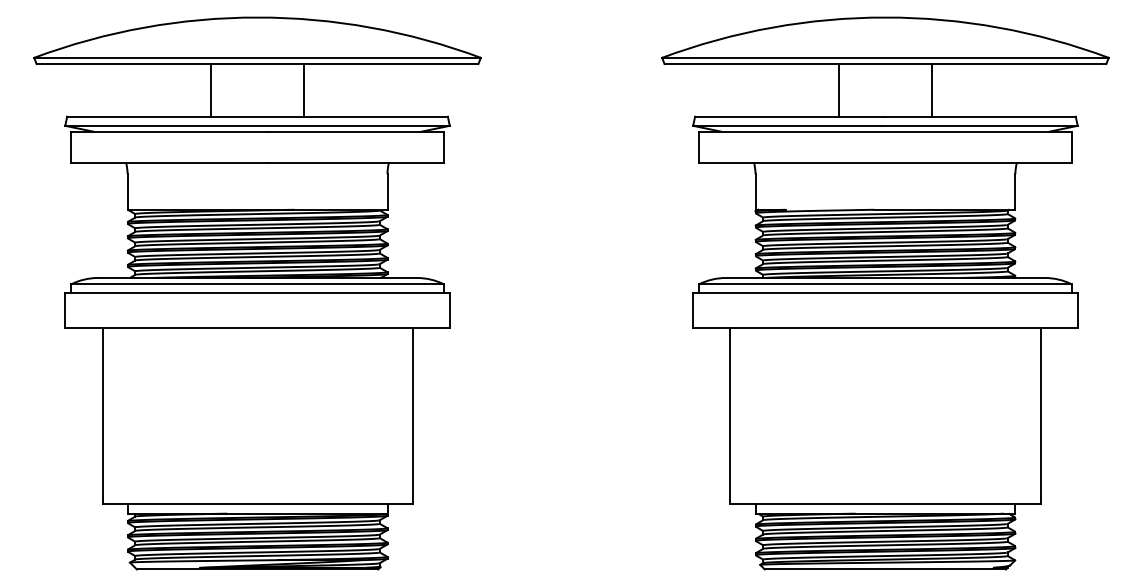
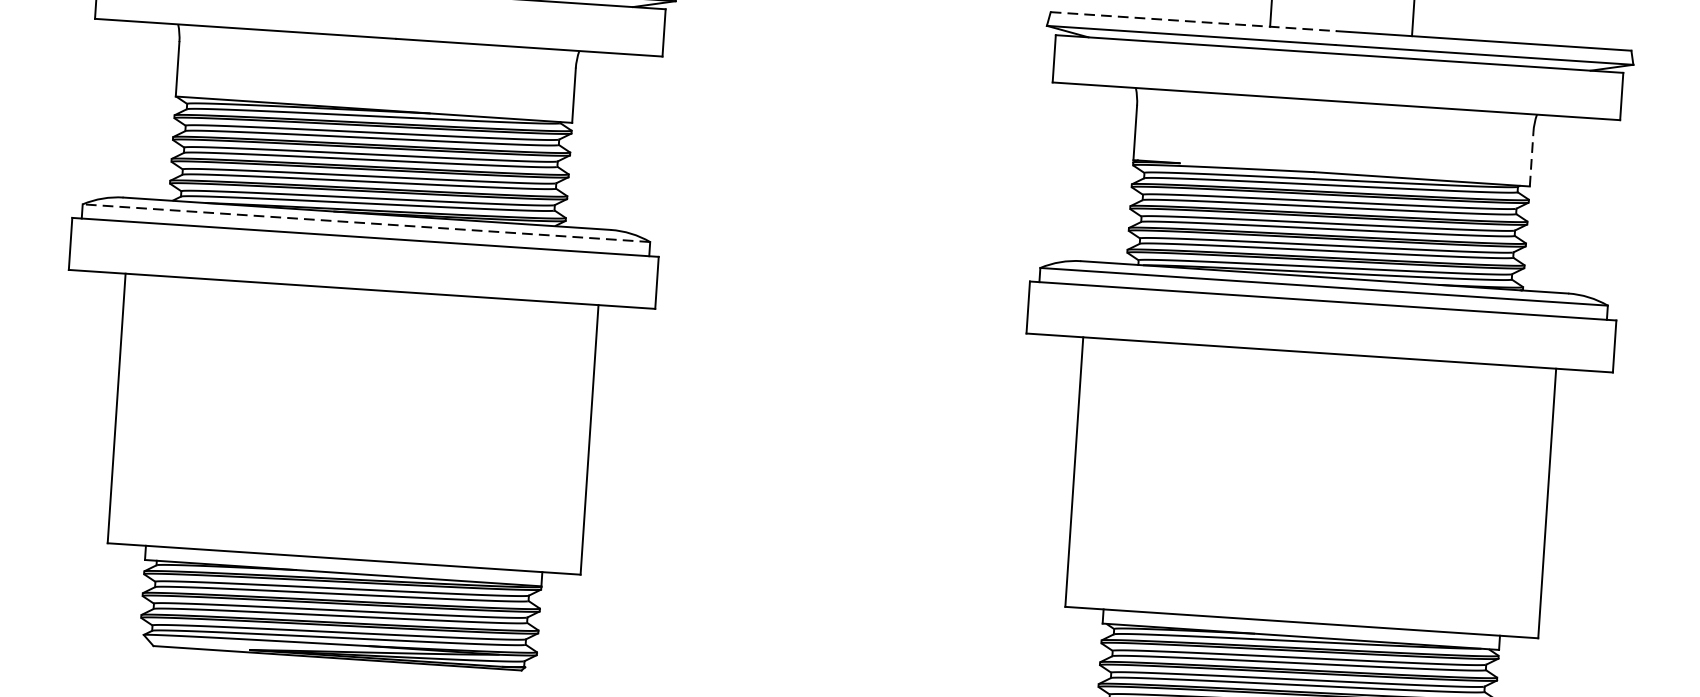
line: (788, 116) -> (1193, 21), solid -> dashed
line: (1015, 191) -> (1531, 158), solid -> dashed
line: (257, 284) -> (366, 223), solid -> dashed

